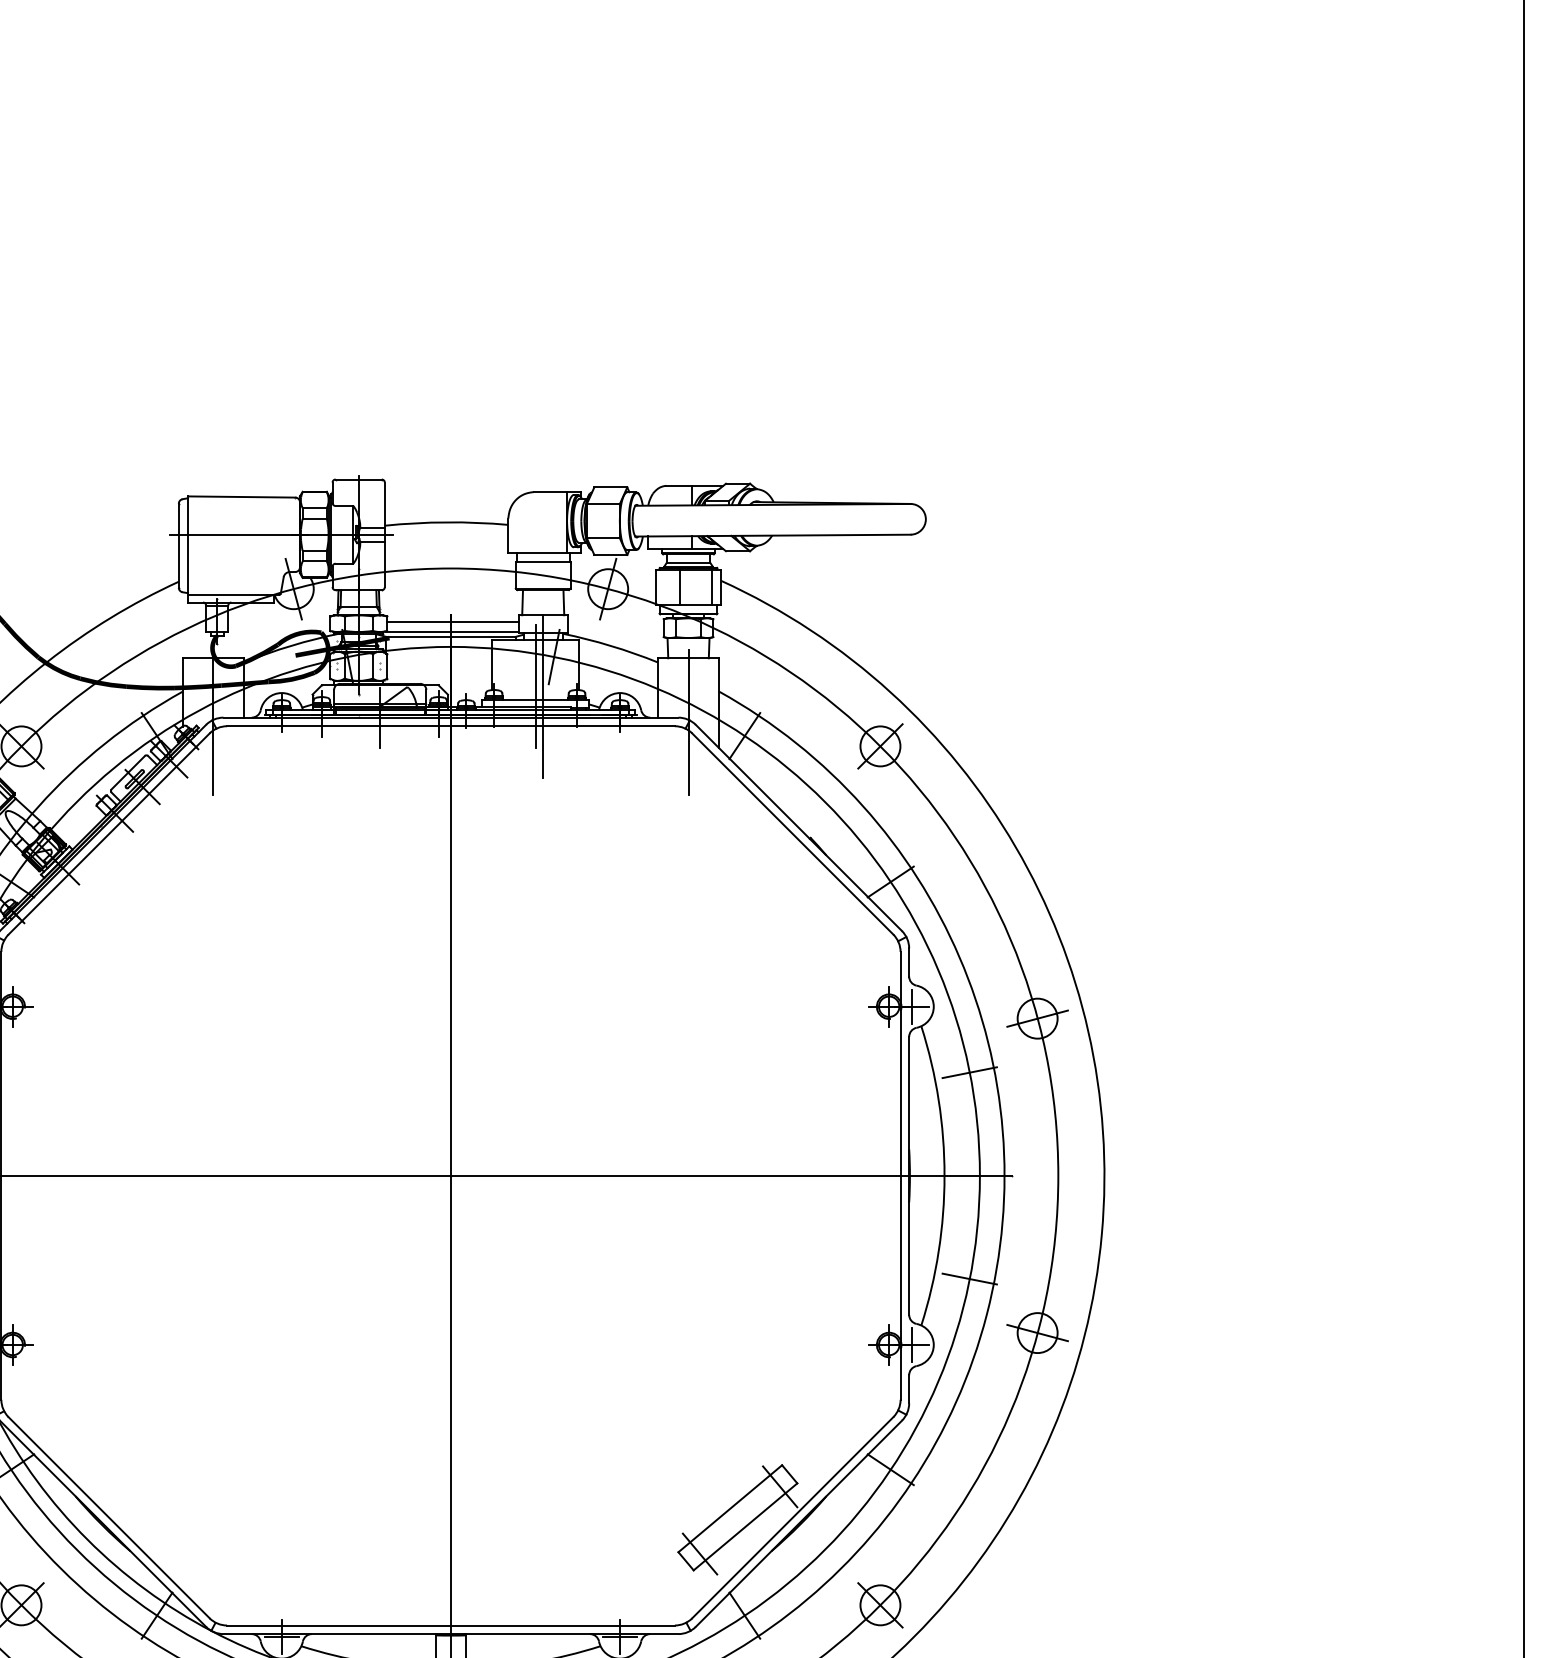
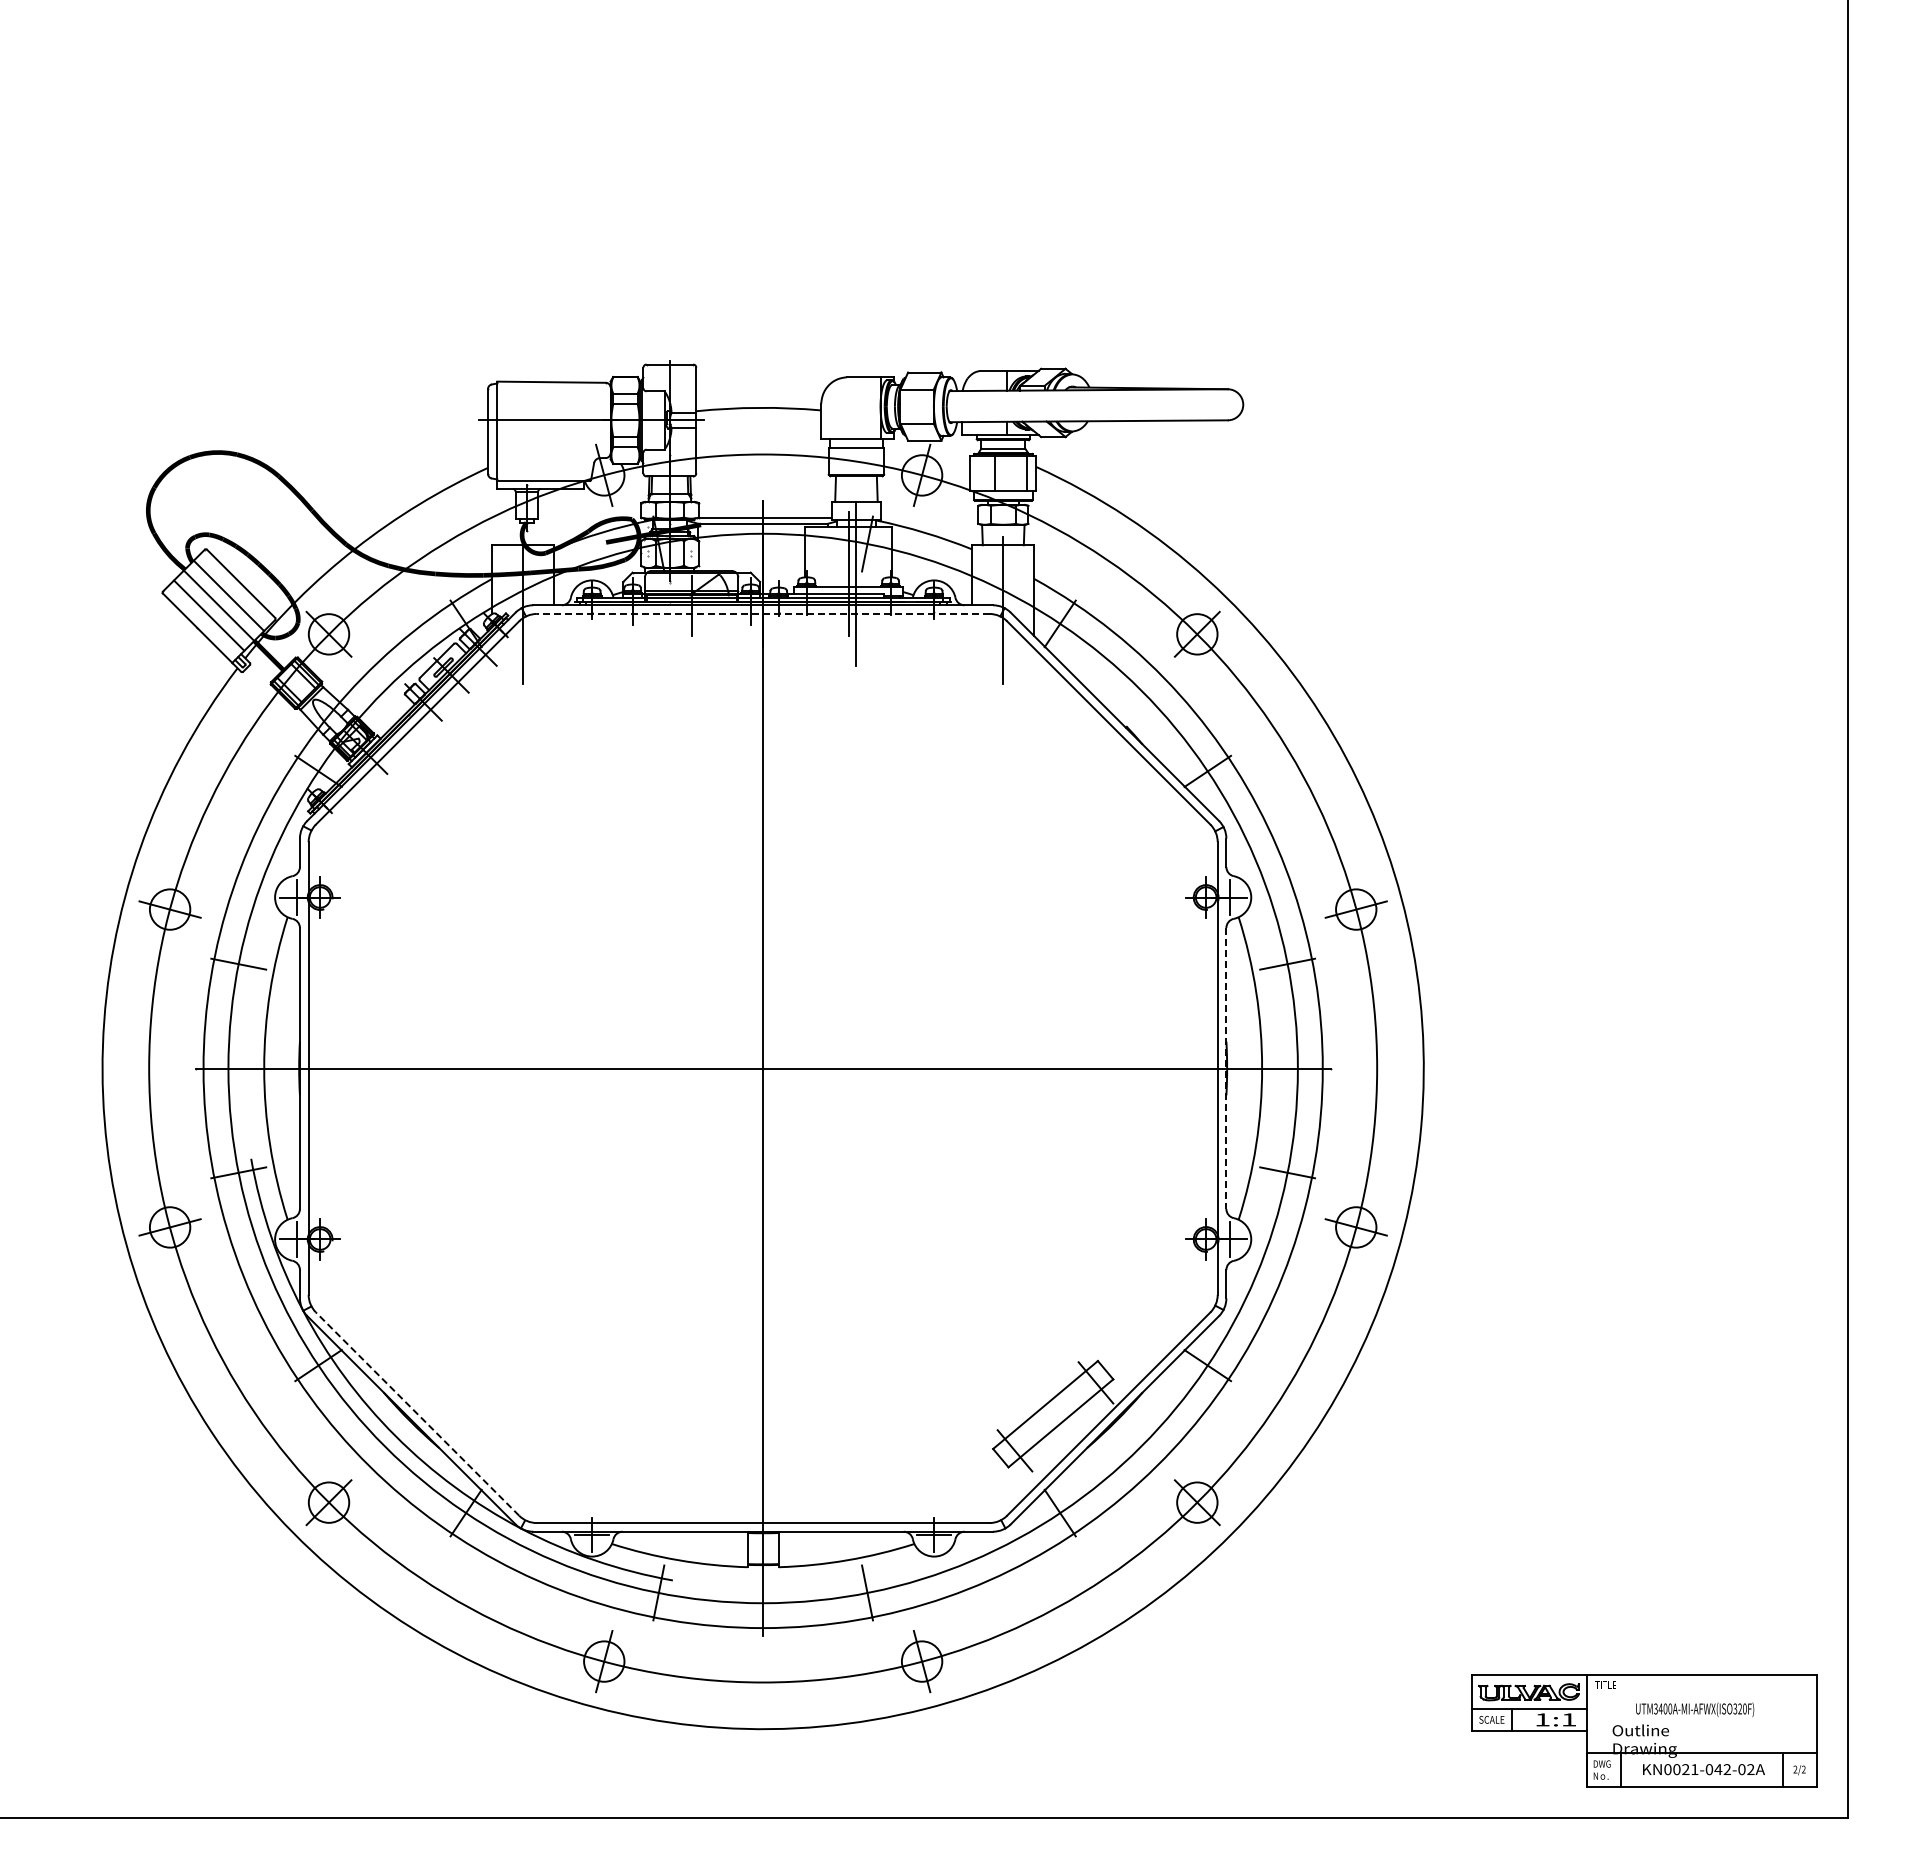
line: (452, 621) -> (764, 508), removed
line: (450, 725) -> (762, 613), solid -> dashed
line: (909, 1175) -> (1226, 1068), solid -> dashed
line: (109, 1518) -> (417, 1414), solid -> dashed

